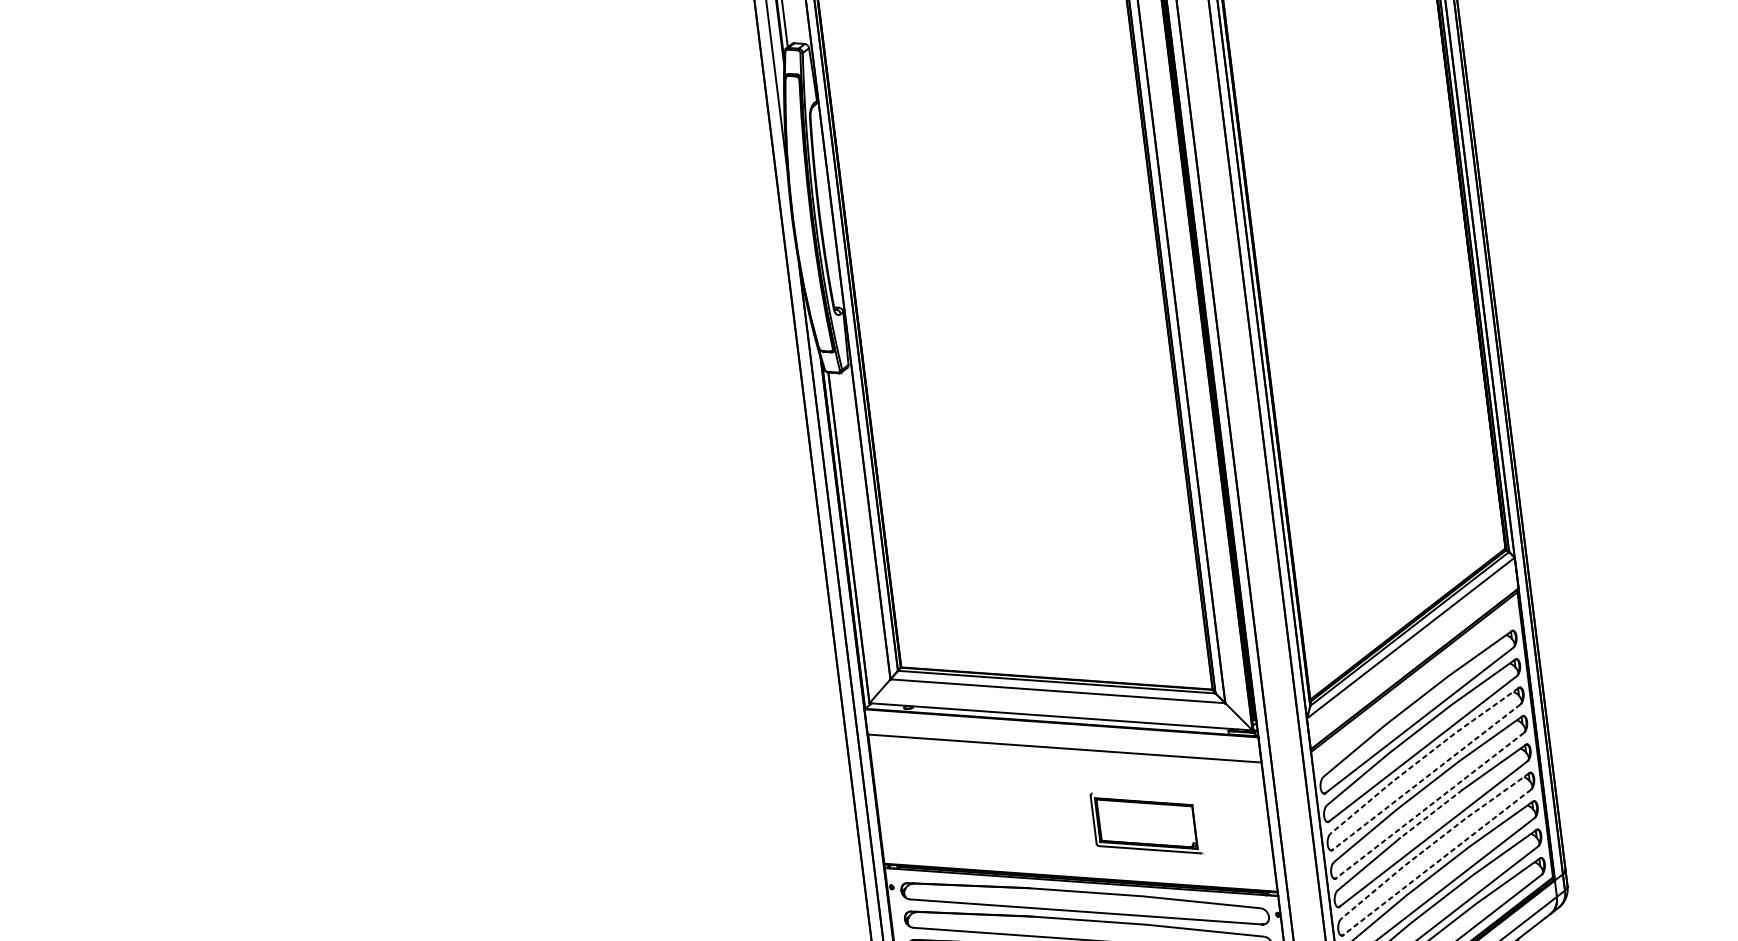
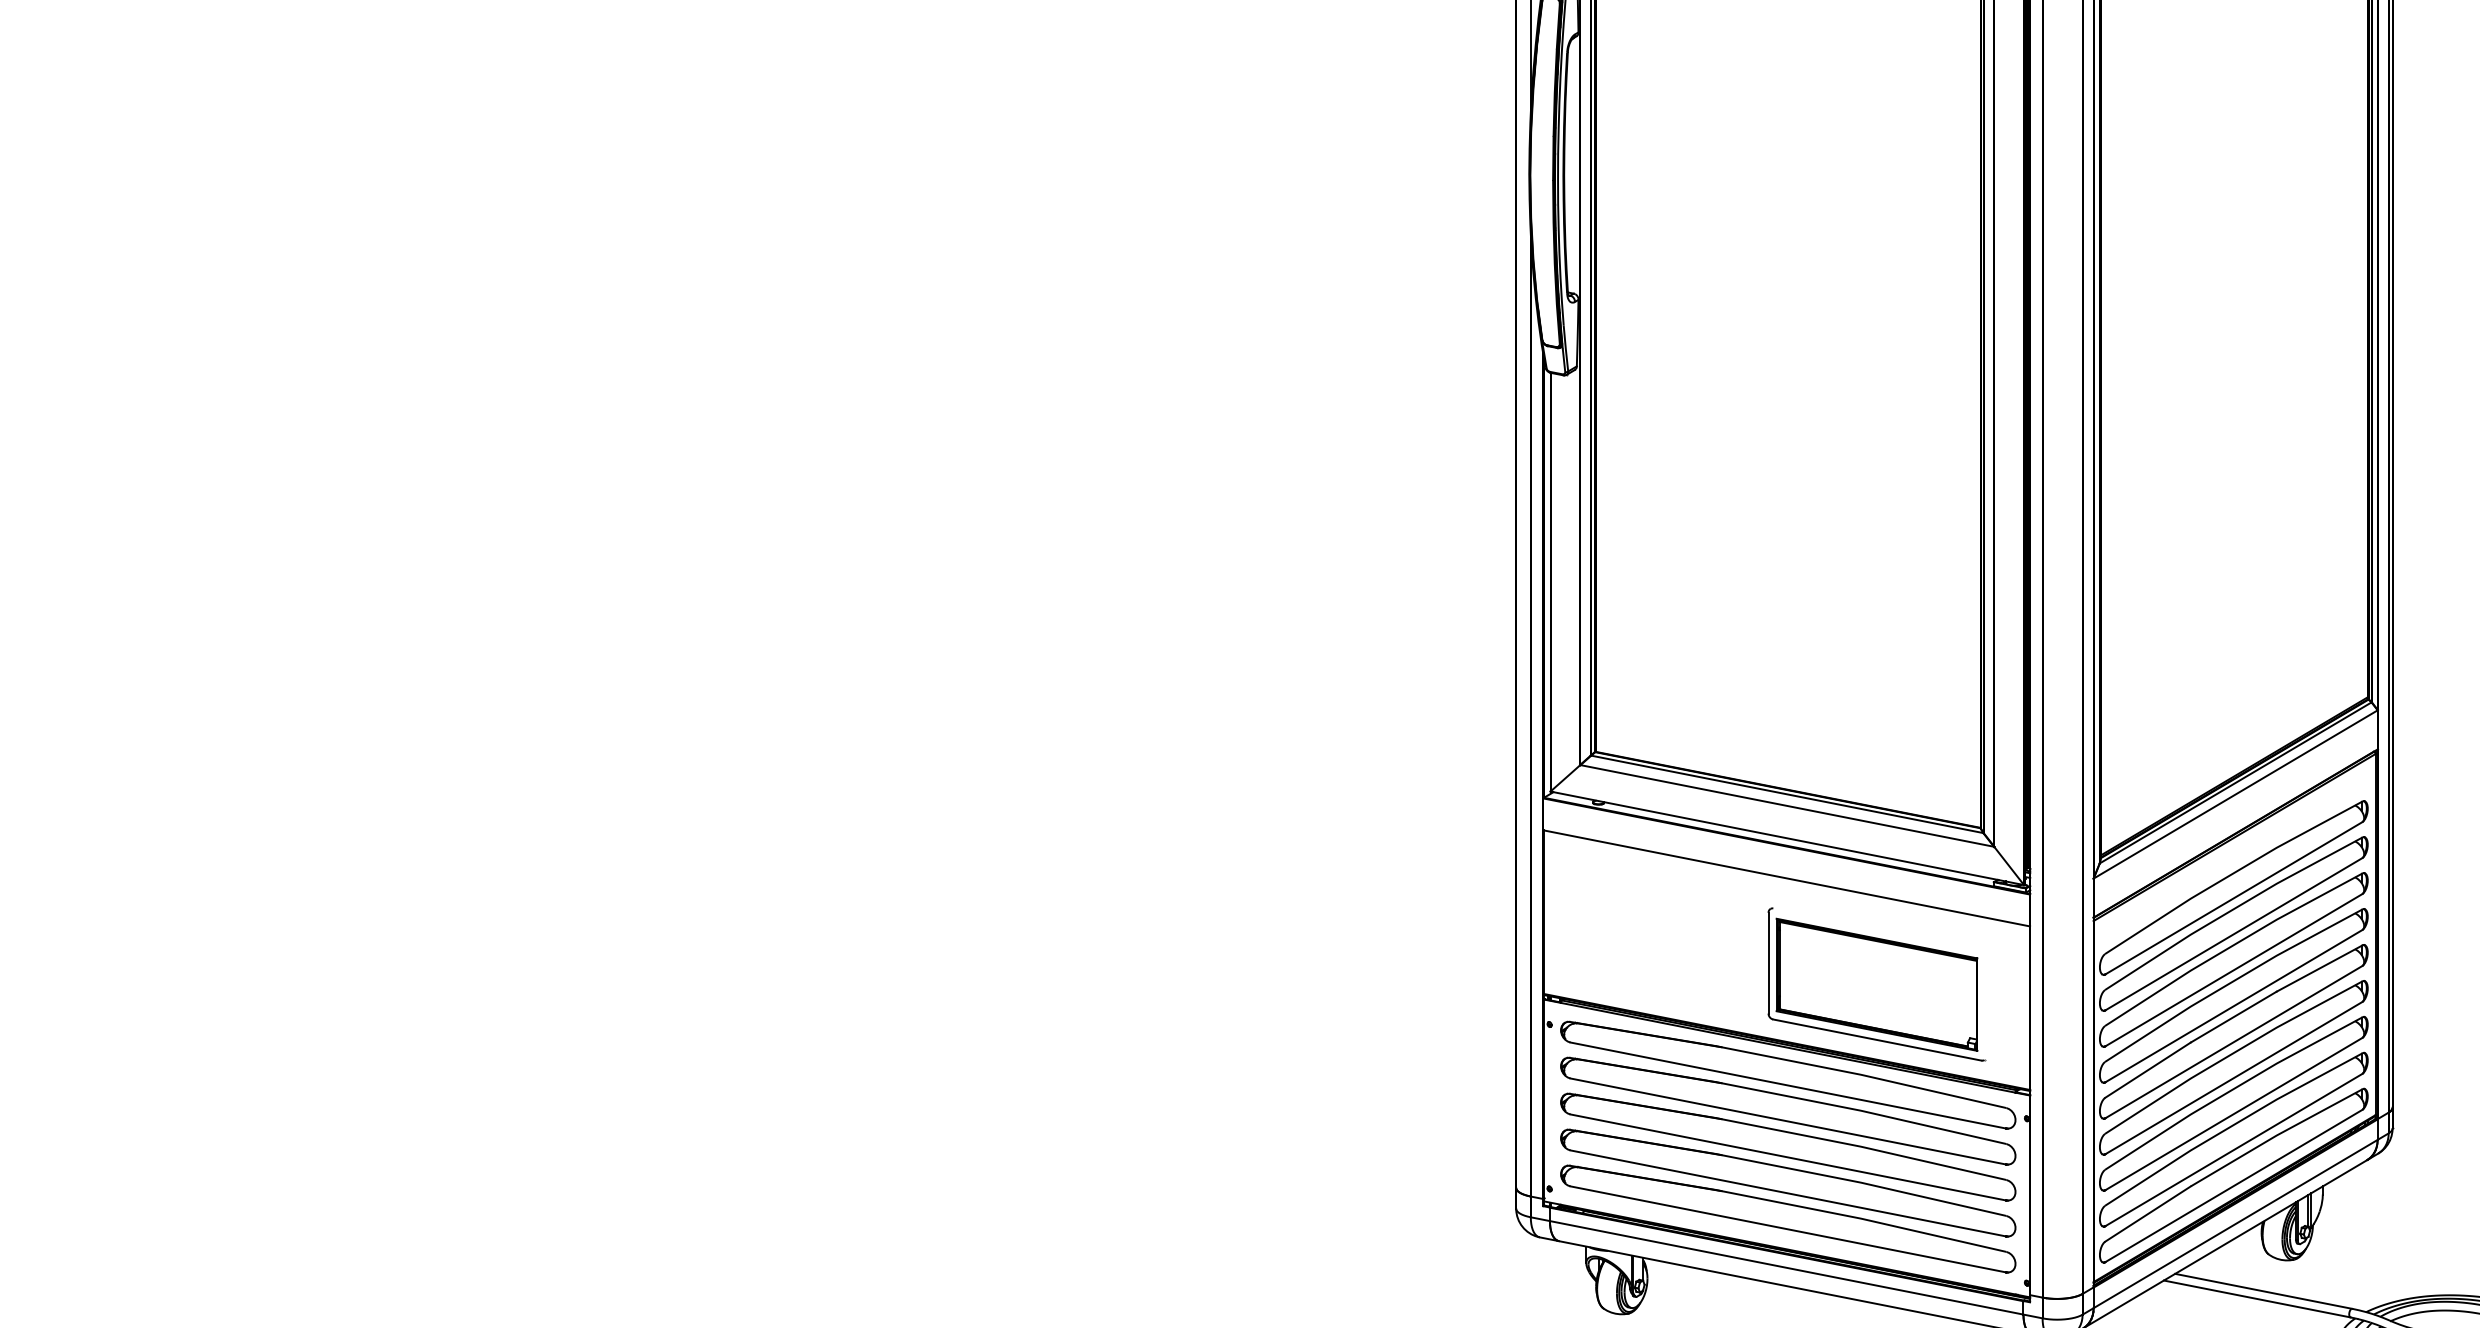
line: (1422, 758) -> (2231, 946), dashed -> solid
line: (1426, 777) -> (2233, 970), dashed -> solid
line: (1429, 805) -> (2233, 1006), dashed -> solid
line: (1431, 814) -> (2233, 1017), dashed -> solid
part: (1145, 823) -> (1876, 984), size x1.67
line: (1433, 843) -> (2231, 1054), dashed -> solid
line: (1437, 862) -> (2233, 1078), dashed -> solid

